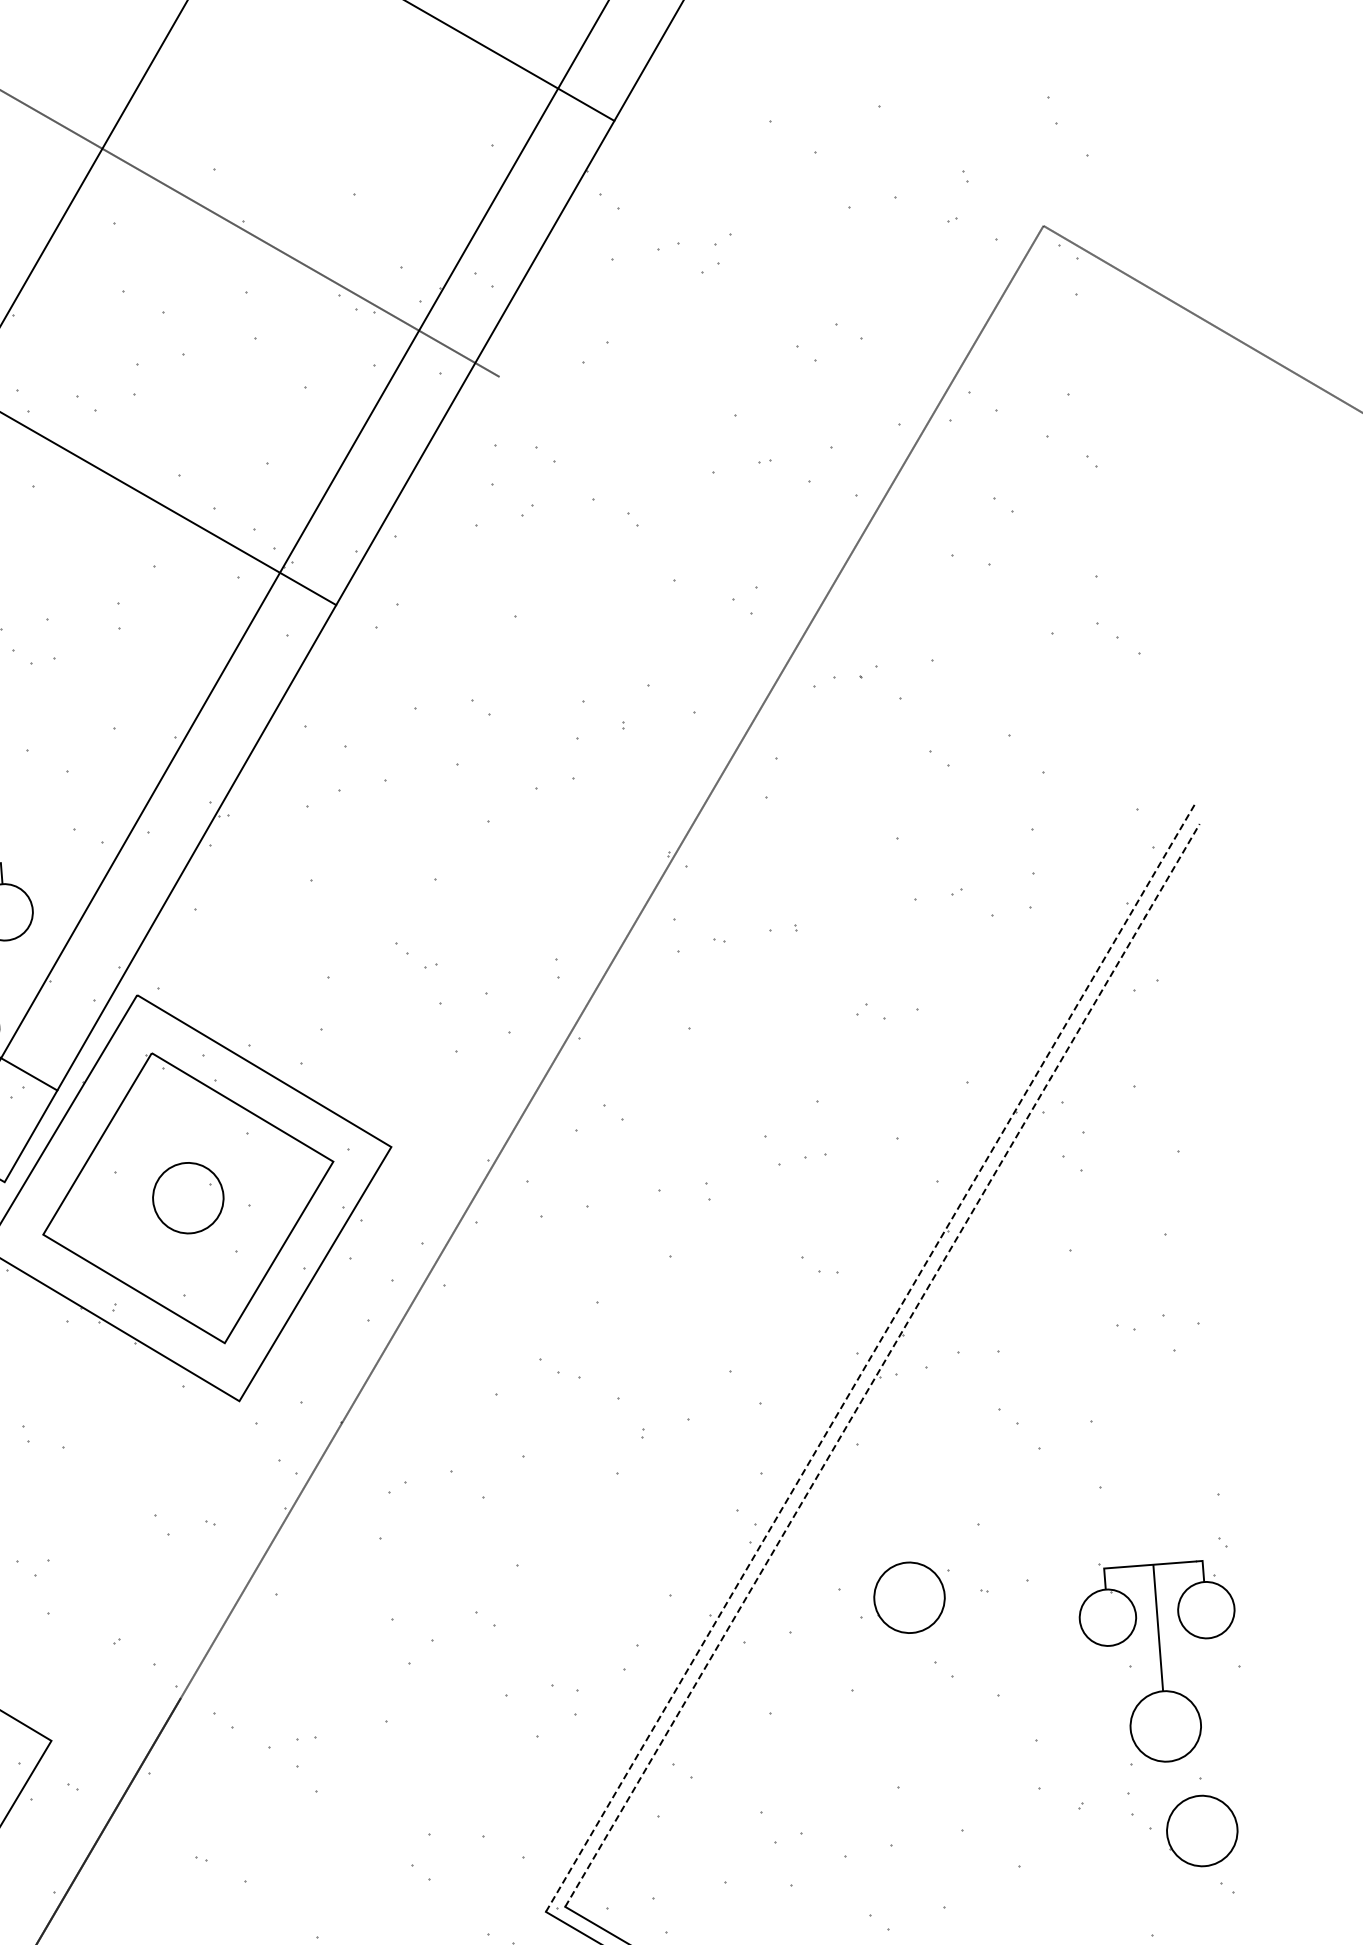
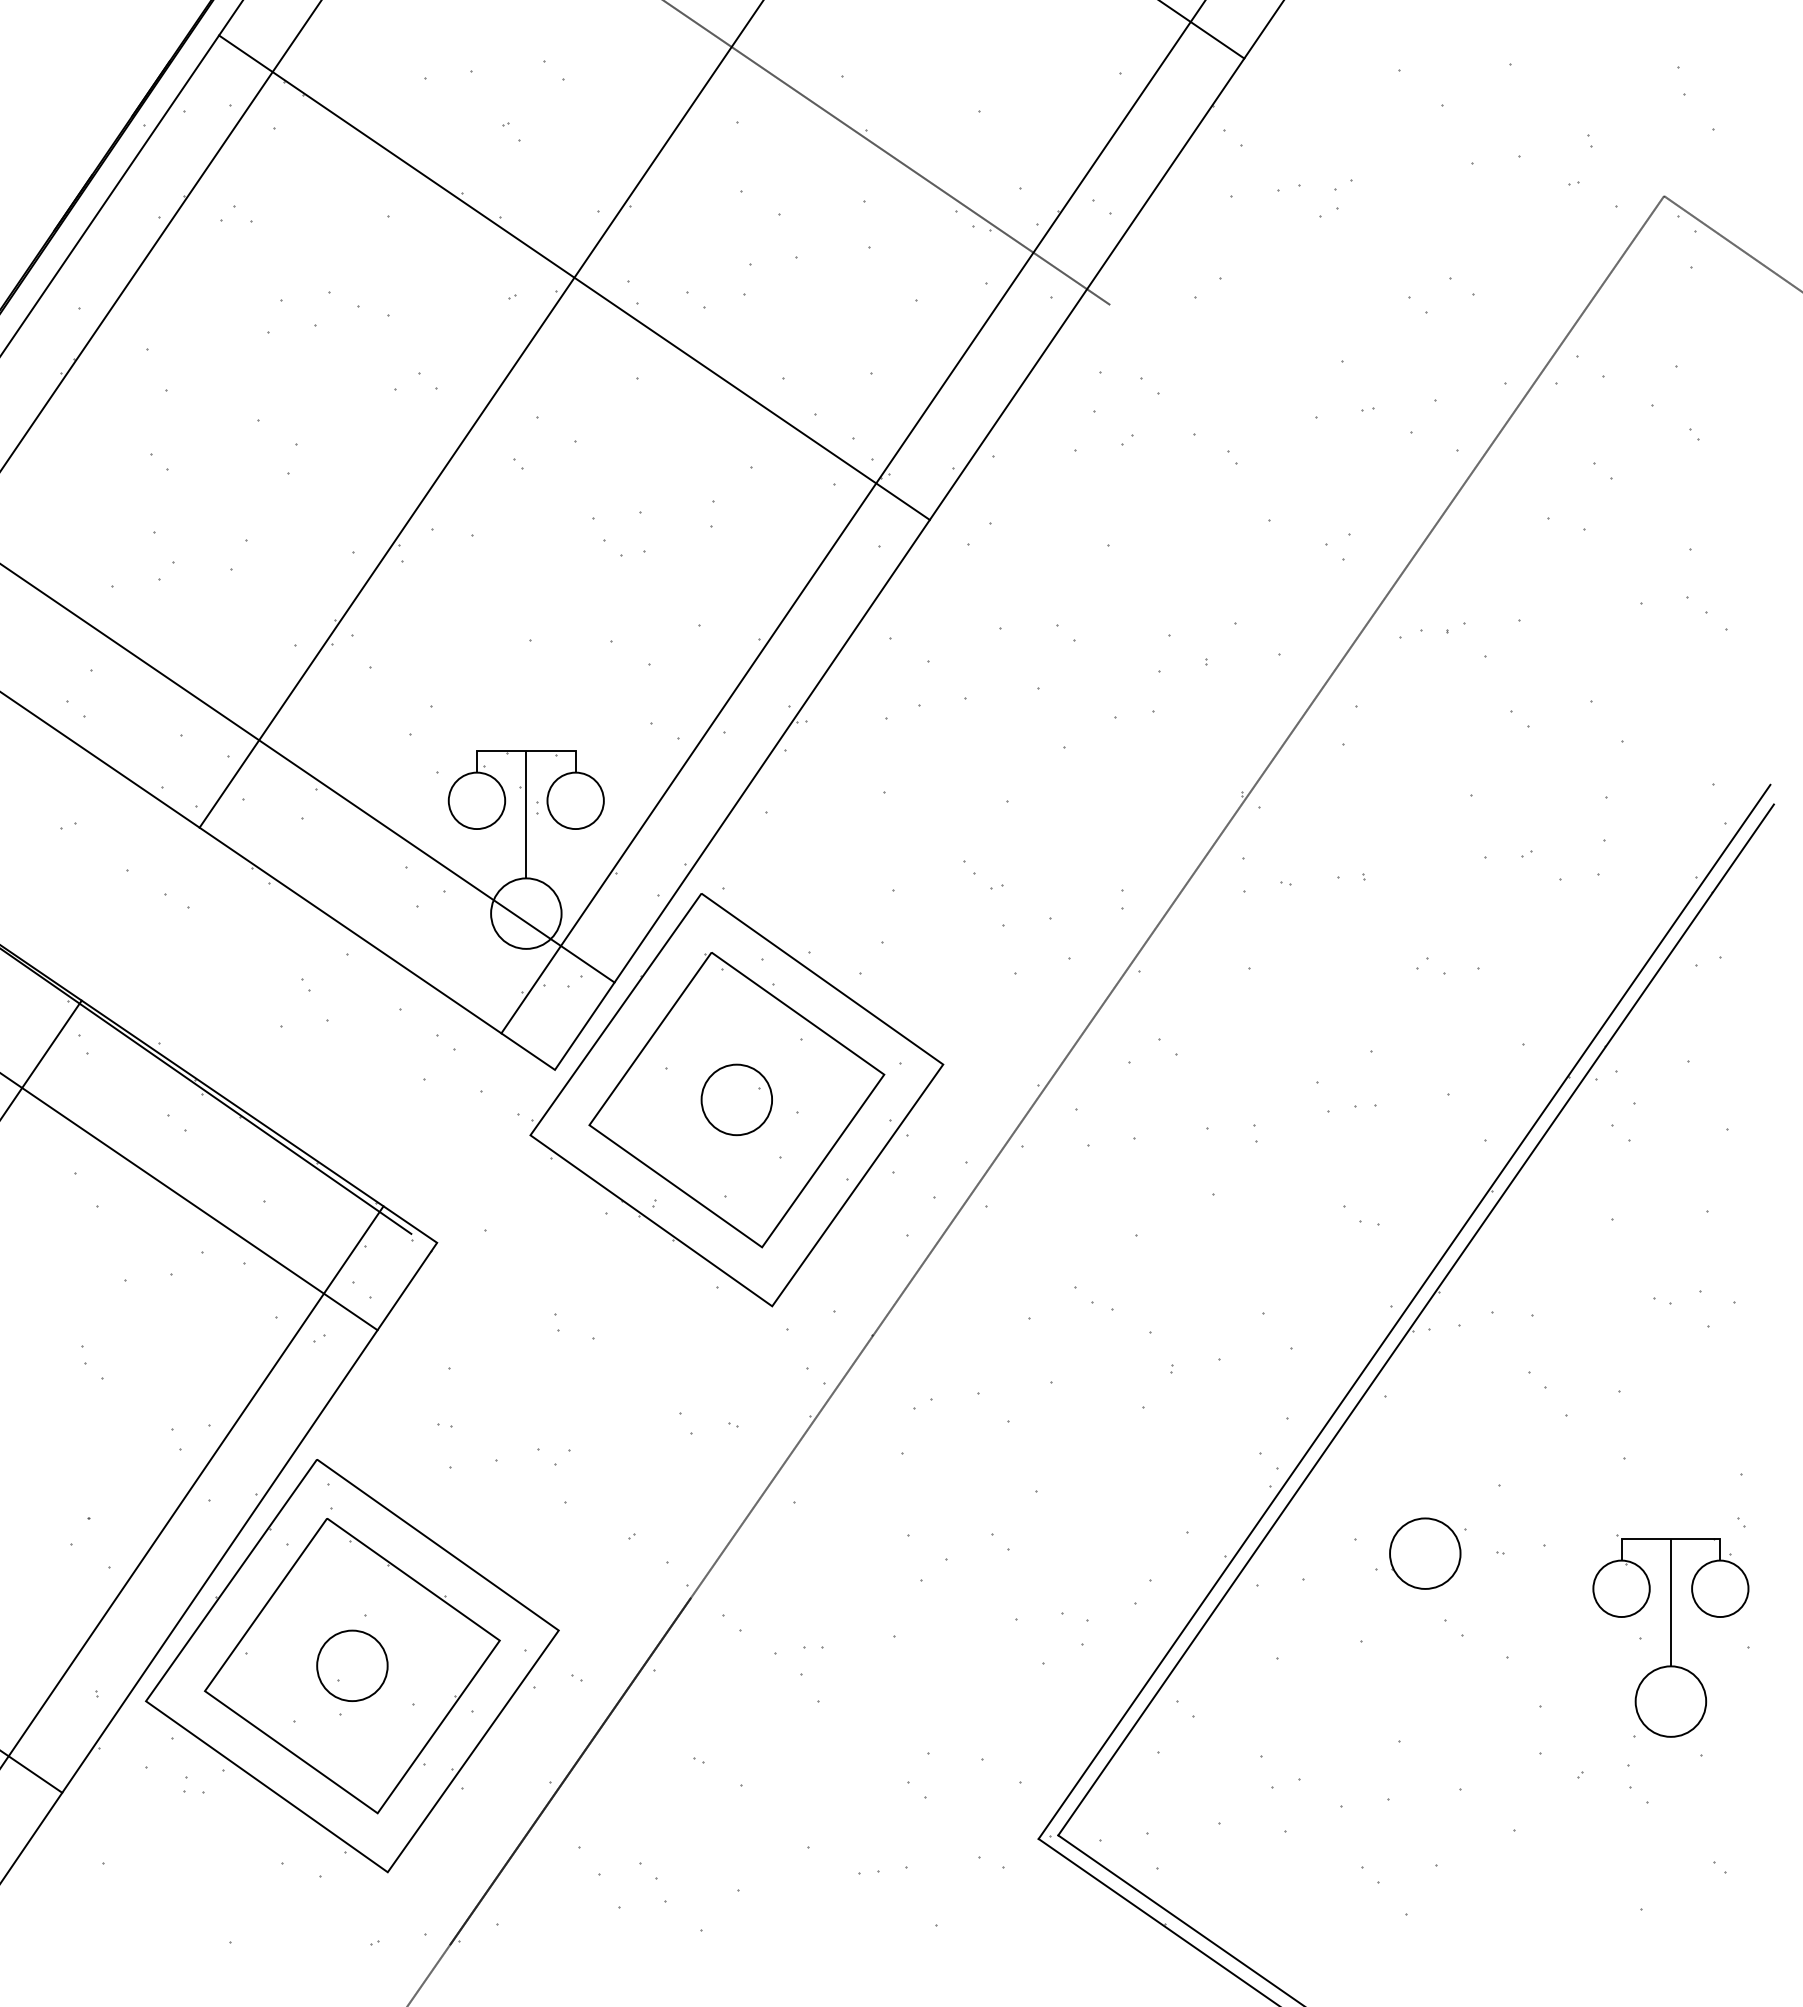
line: (870, 1357) -> (1404, 1311), dashed -> solid
line: (882, 1364) -> (1416, 1319), dashed -> solid
part: (1202, 1830) -> (1699, 1808), removed

